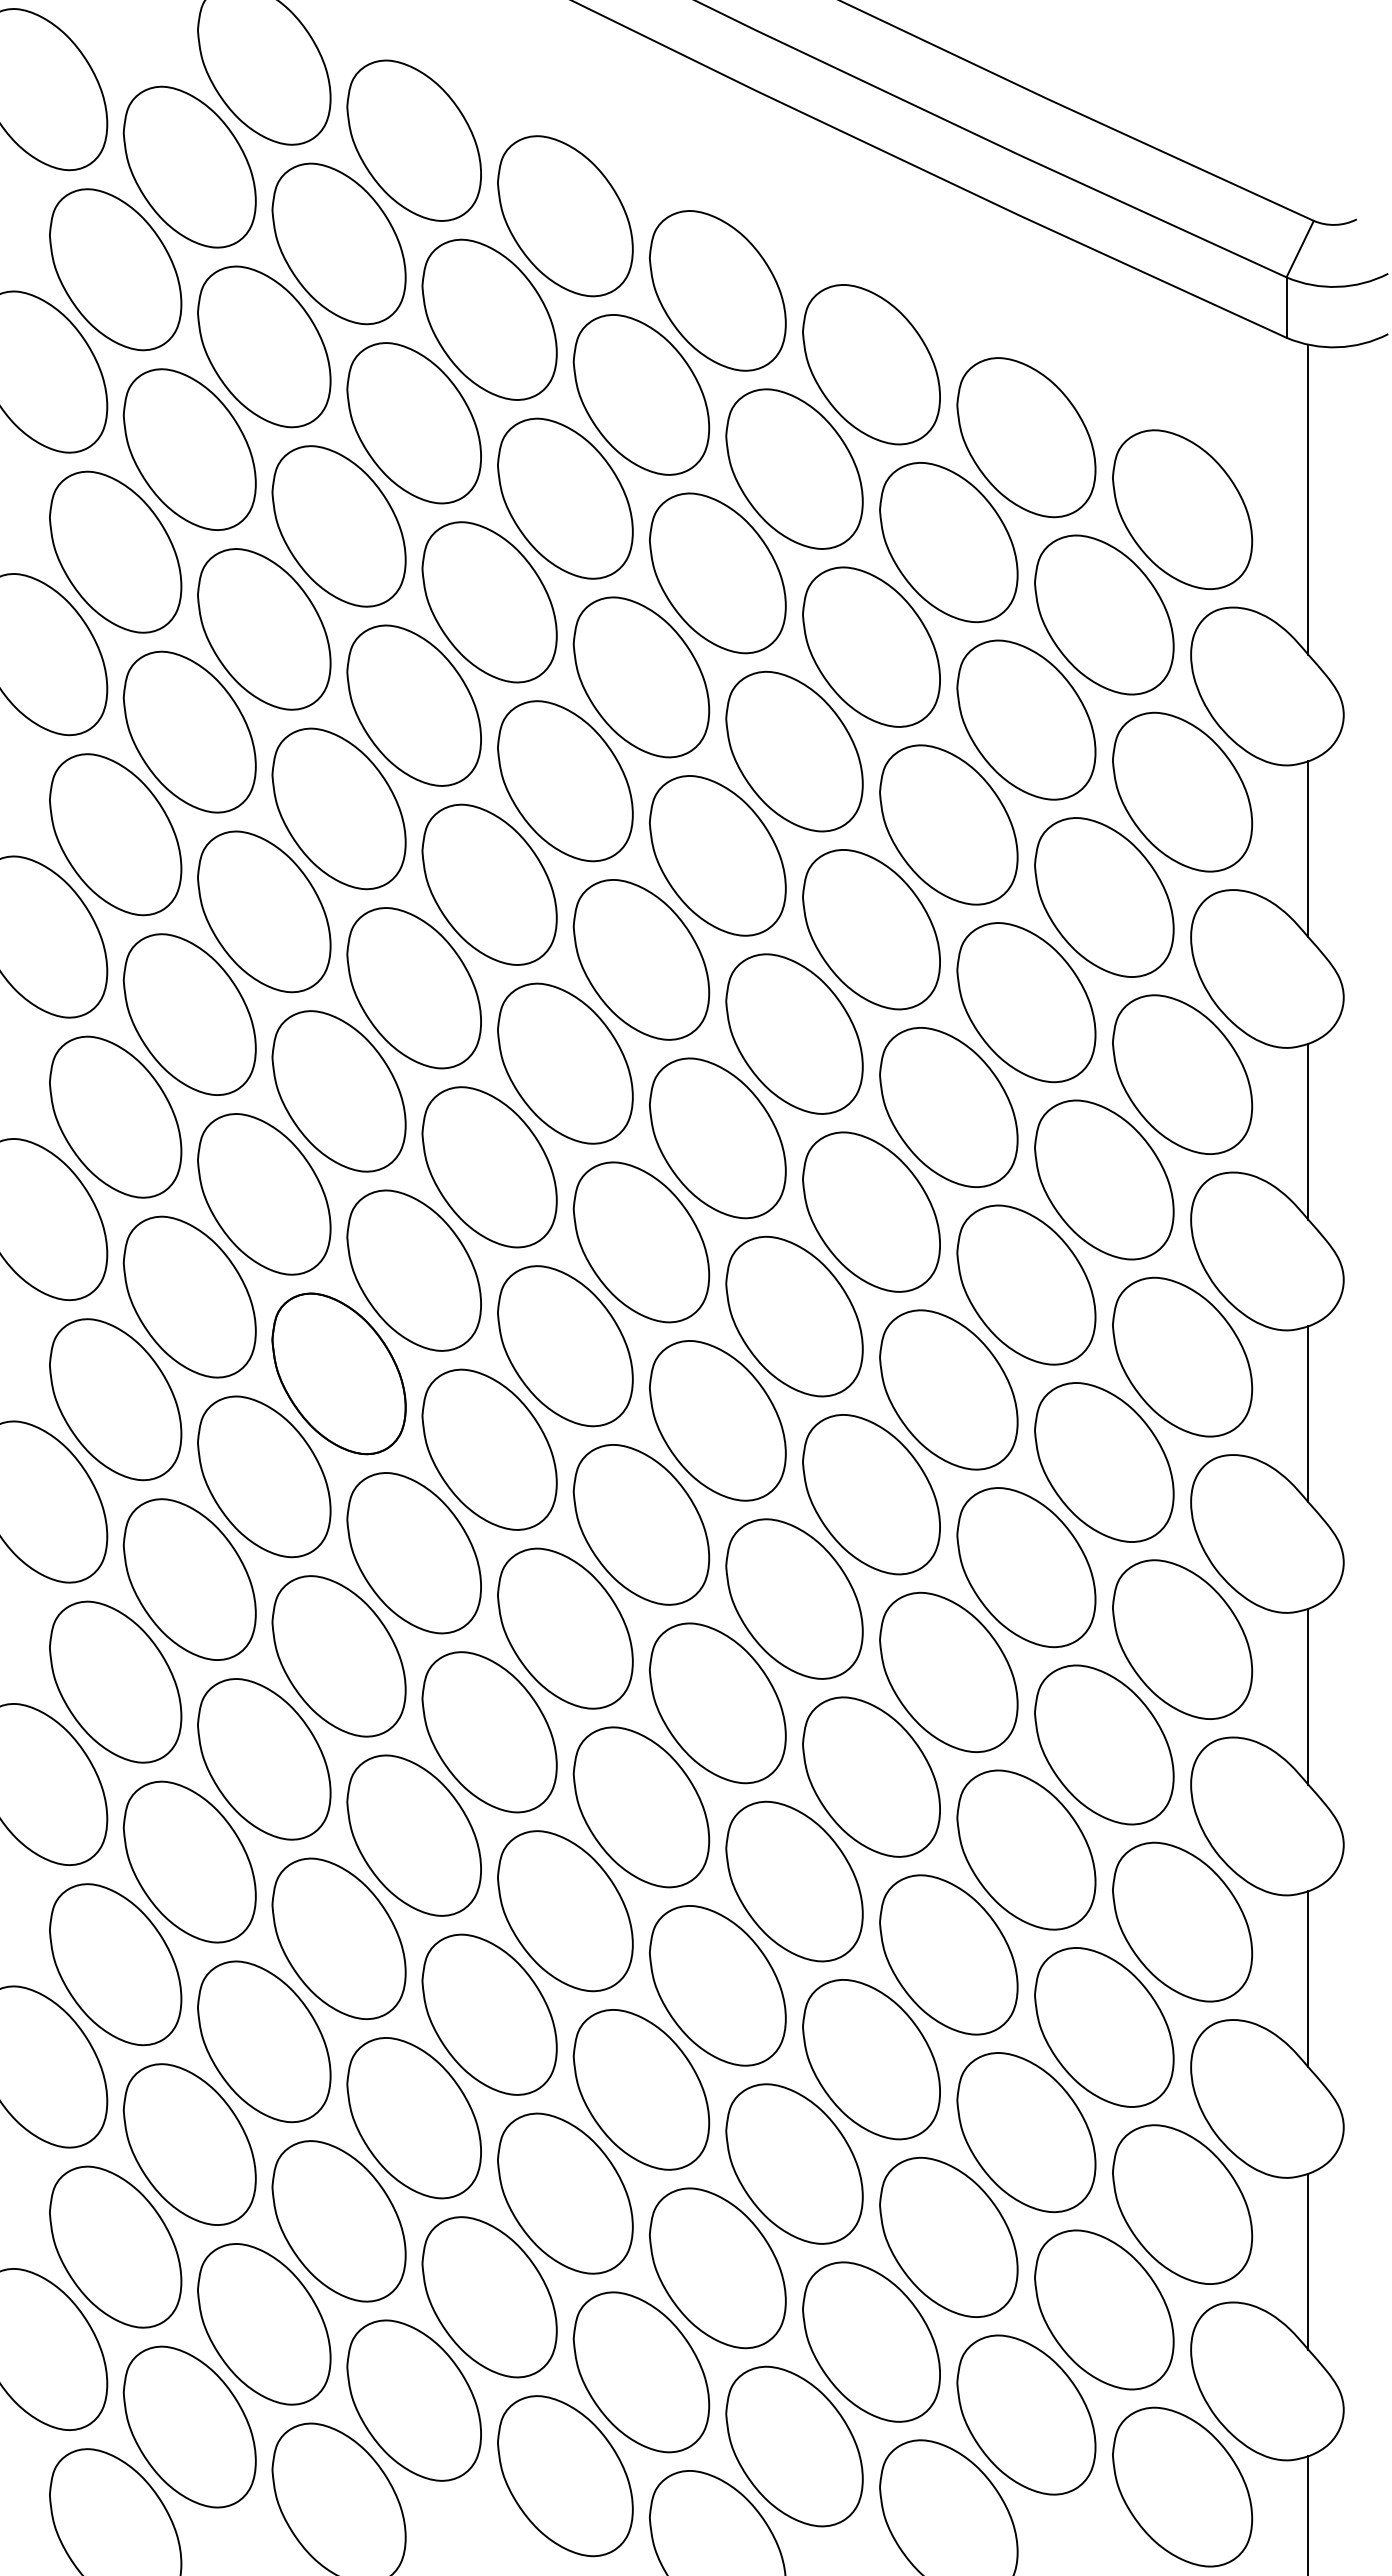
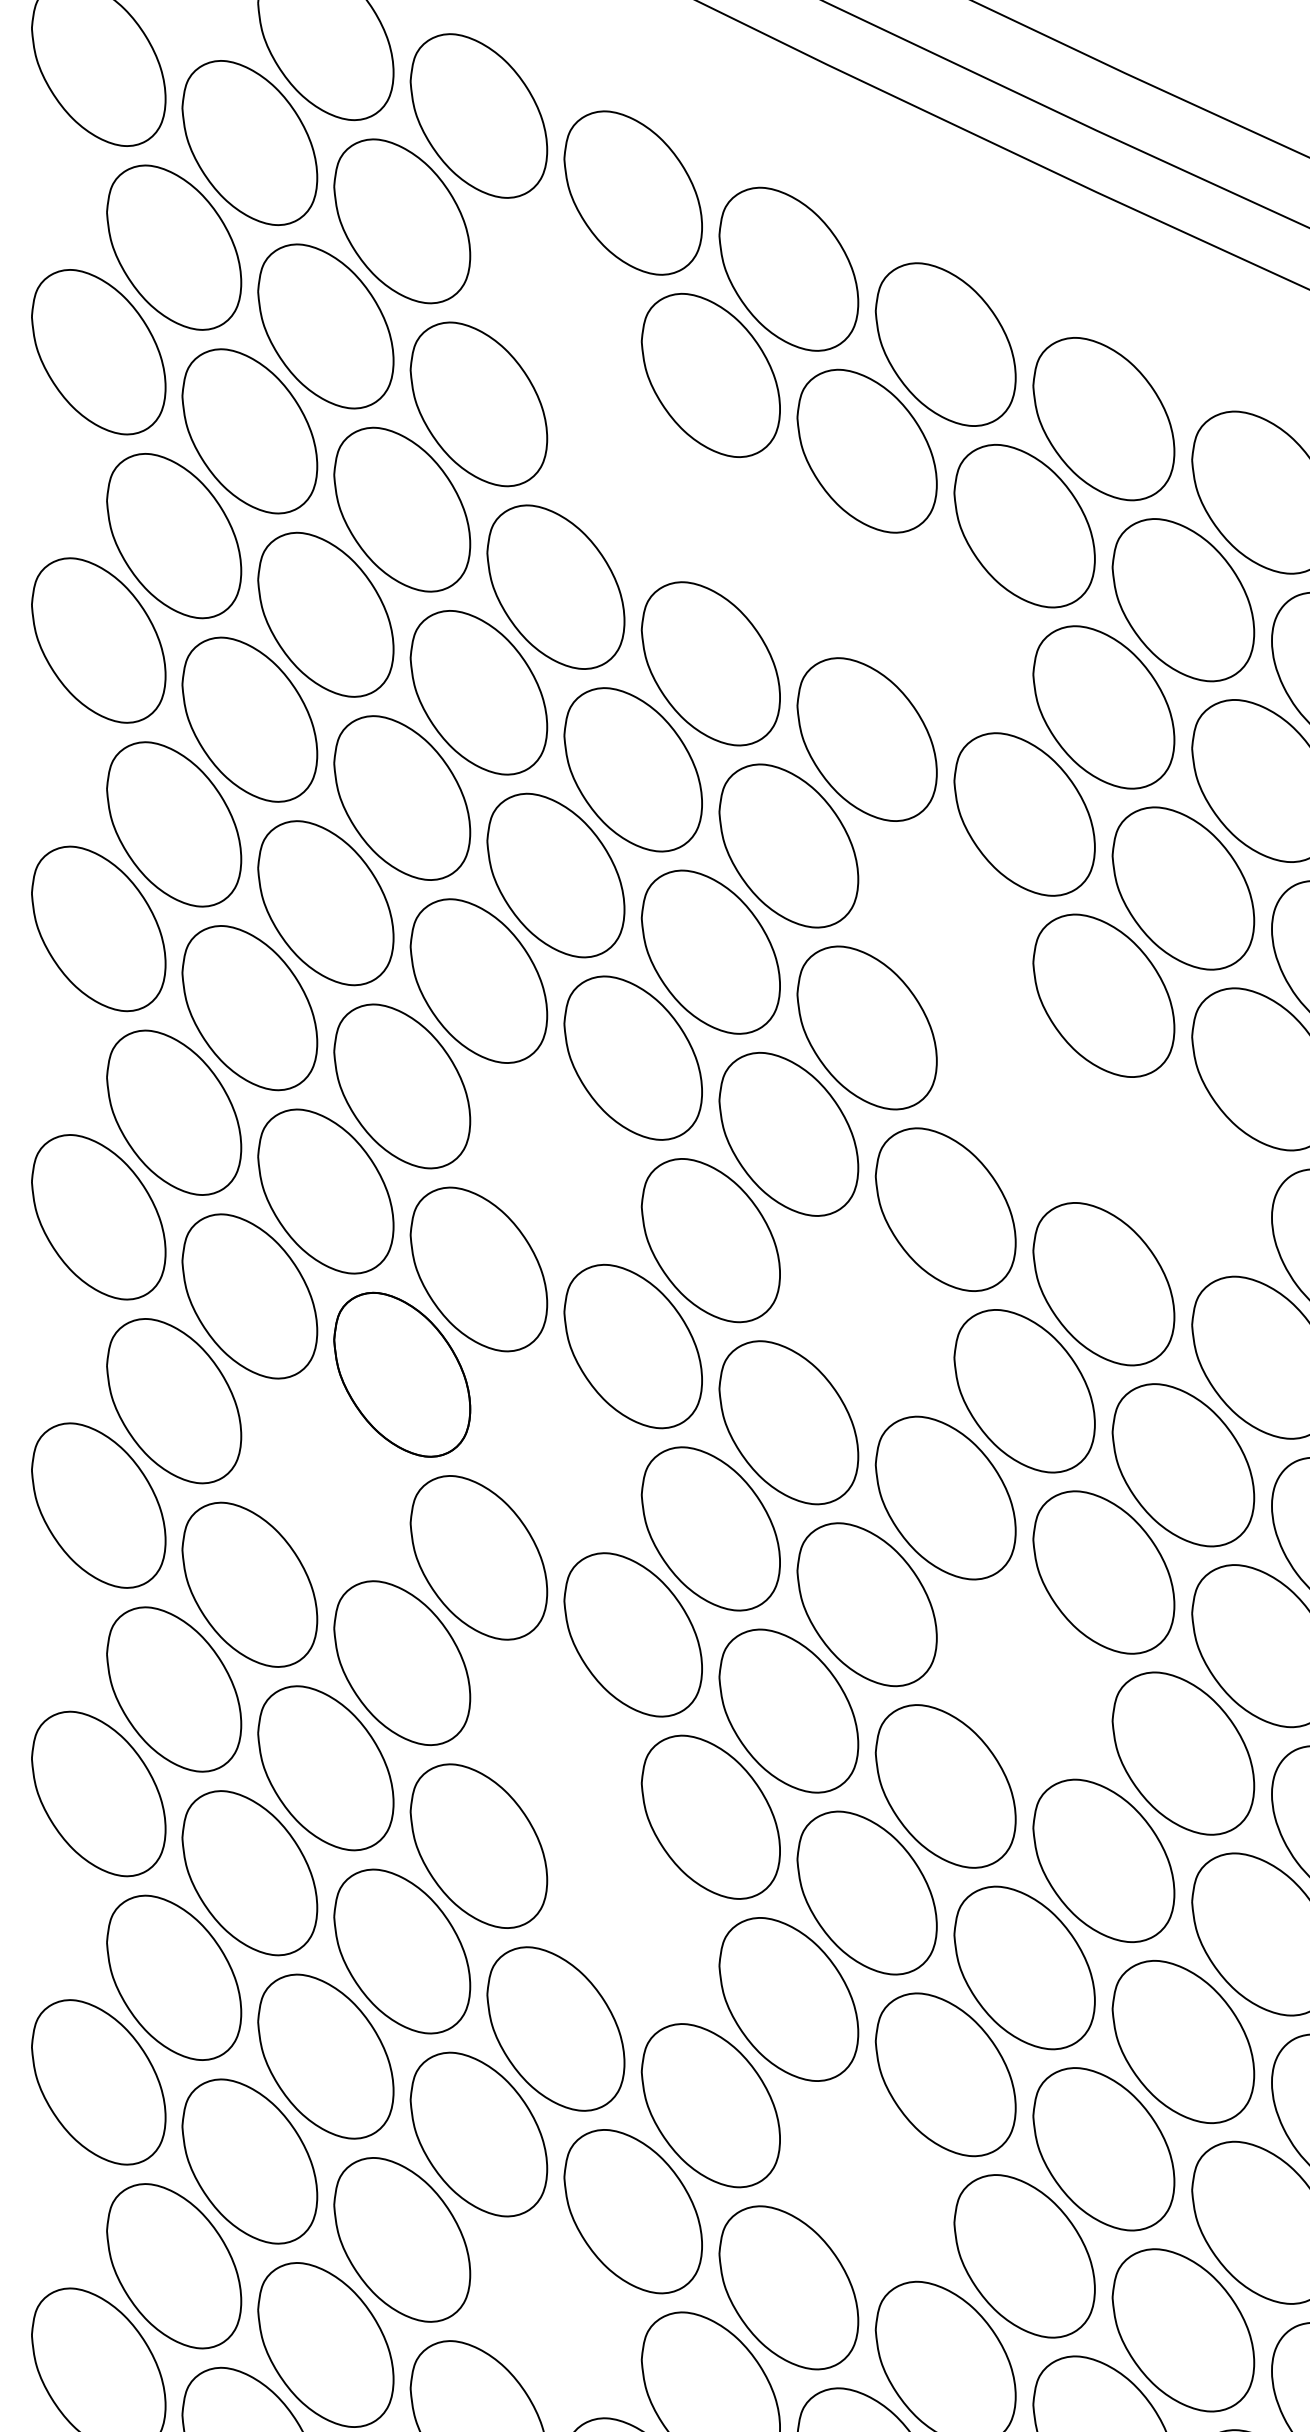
part: (489, 319) -> (555, 298), removed
part: (565, 498) -> (633, 481), removed
part: (717, 573) -> (788, 557), removed
part: (871, 646) -> (945, 632), removed
part: (871, 929) -> (945, 921), removed
part: (948, 1107) -> (1024, 1102), removed
part: (489, 1167) -> (555, 1164), removed
part: (1104, 1179) -> (1183, 1176), removed
part: (794, 1316) -> (867, 1316), removed
part: (489, 1449) -> (555, 1451), removed
part: (264, 1476) -> (326, 1479), removed
part: (948, 1671) -> (1024, 1678), removed
part: (489, 1732) -> (555, 1740), removed
part: (565, 1911) -> (633, 1923), removed
part: (794, 2163) -> (867, 2180), removed
part: (489, 2297) -> (555, 2317), removed

